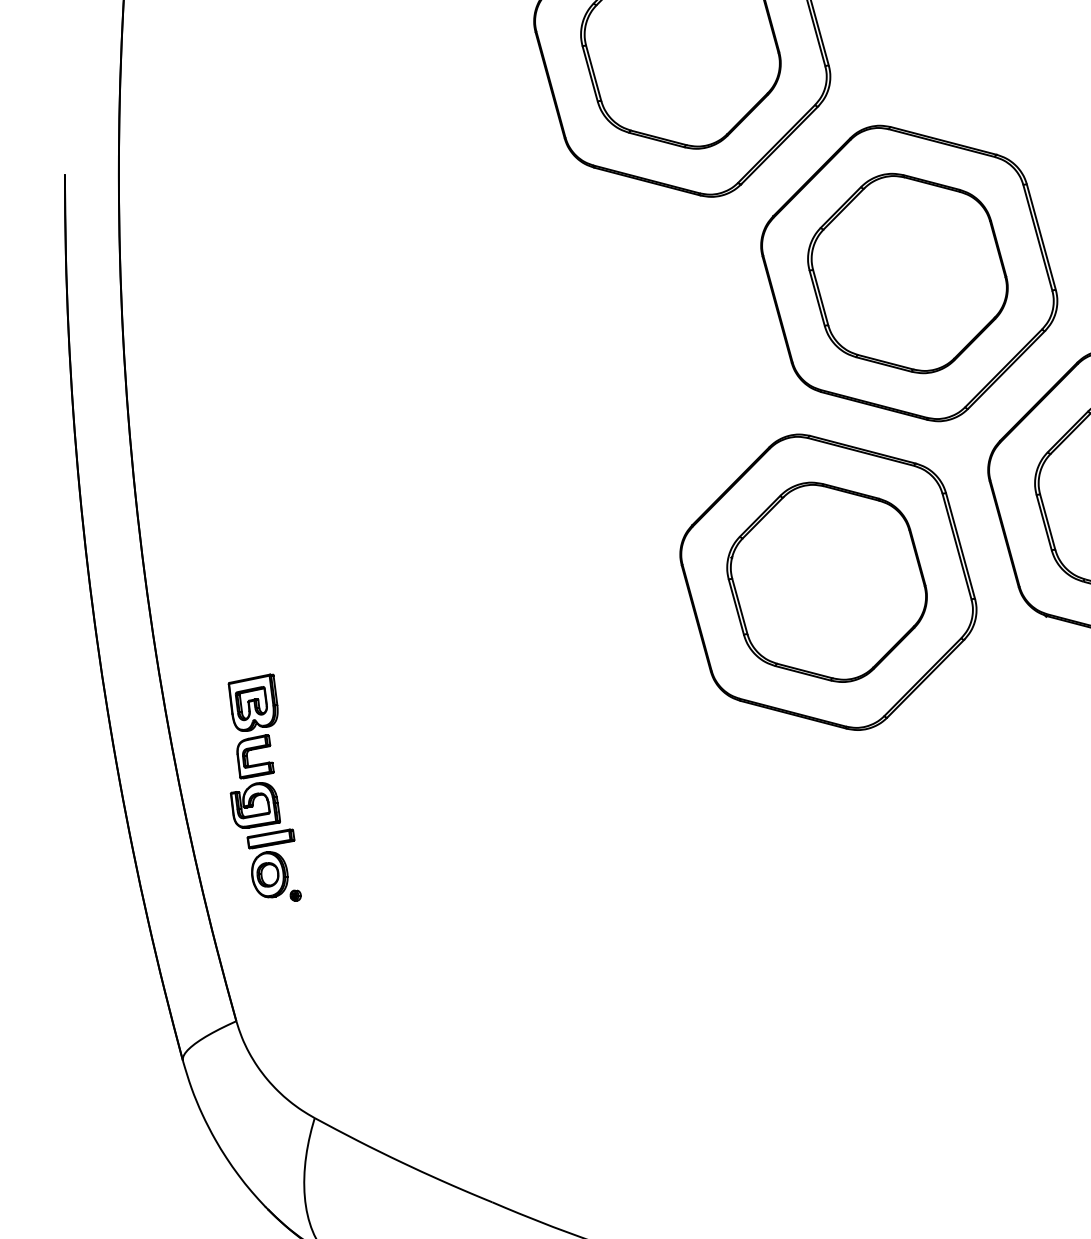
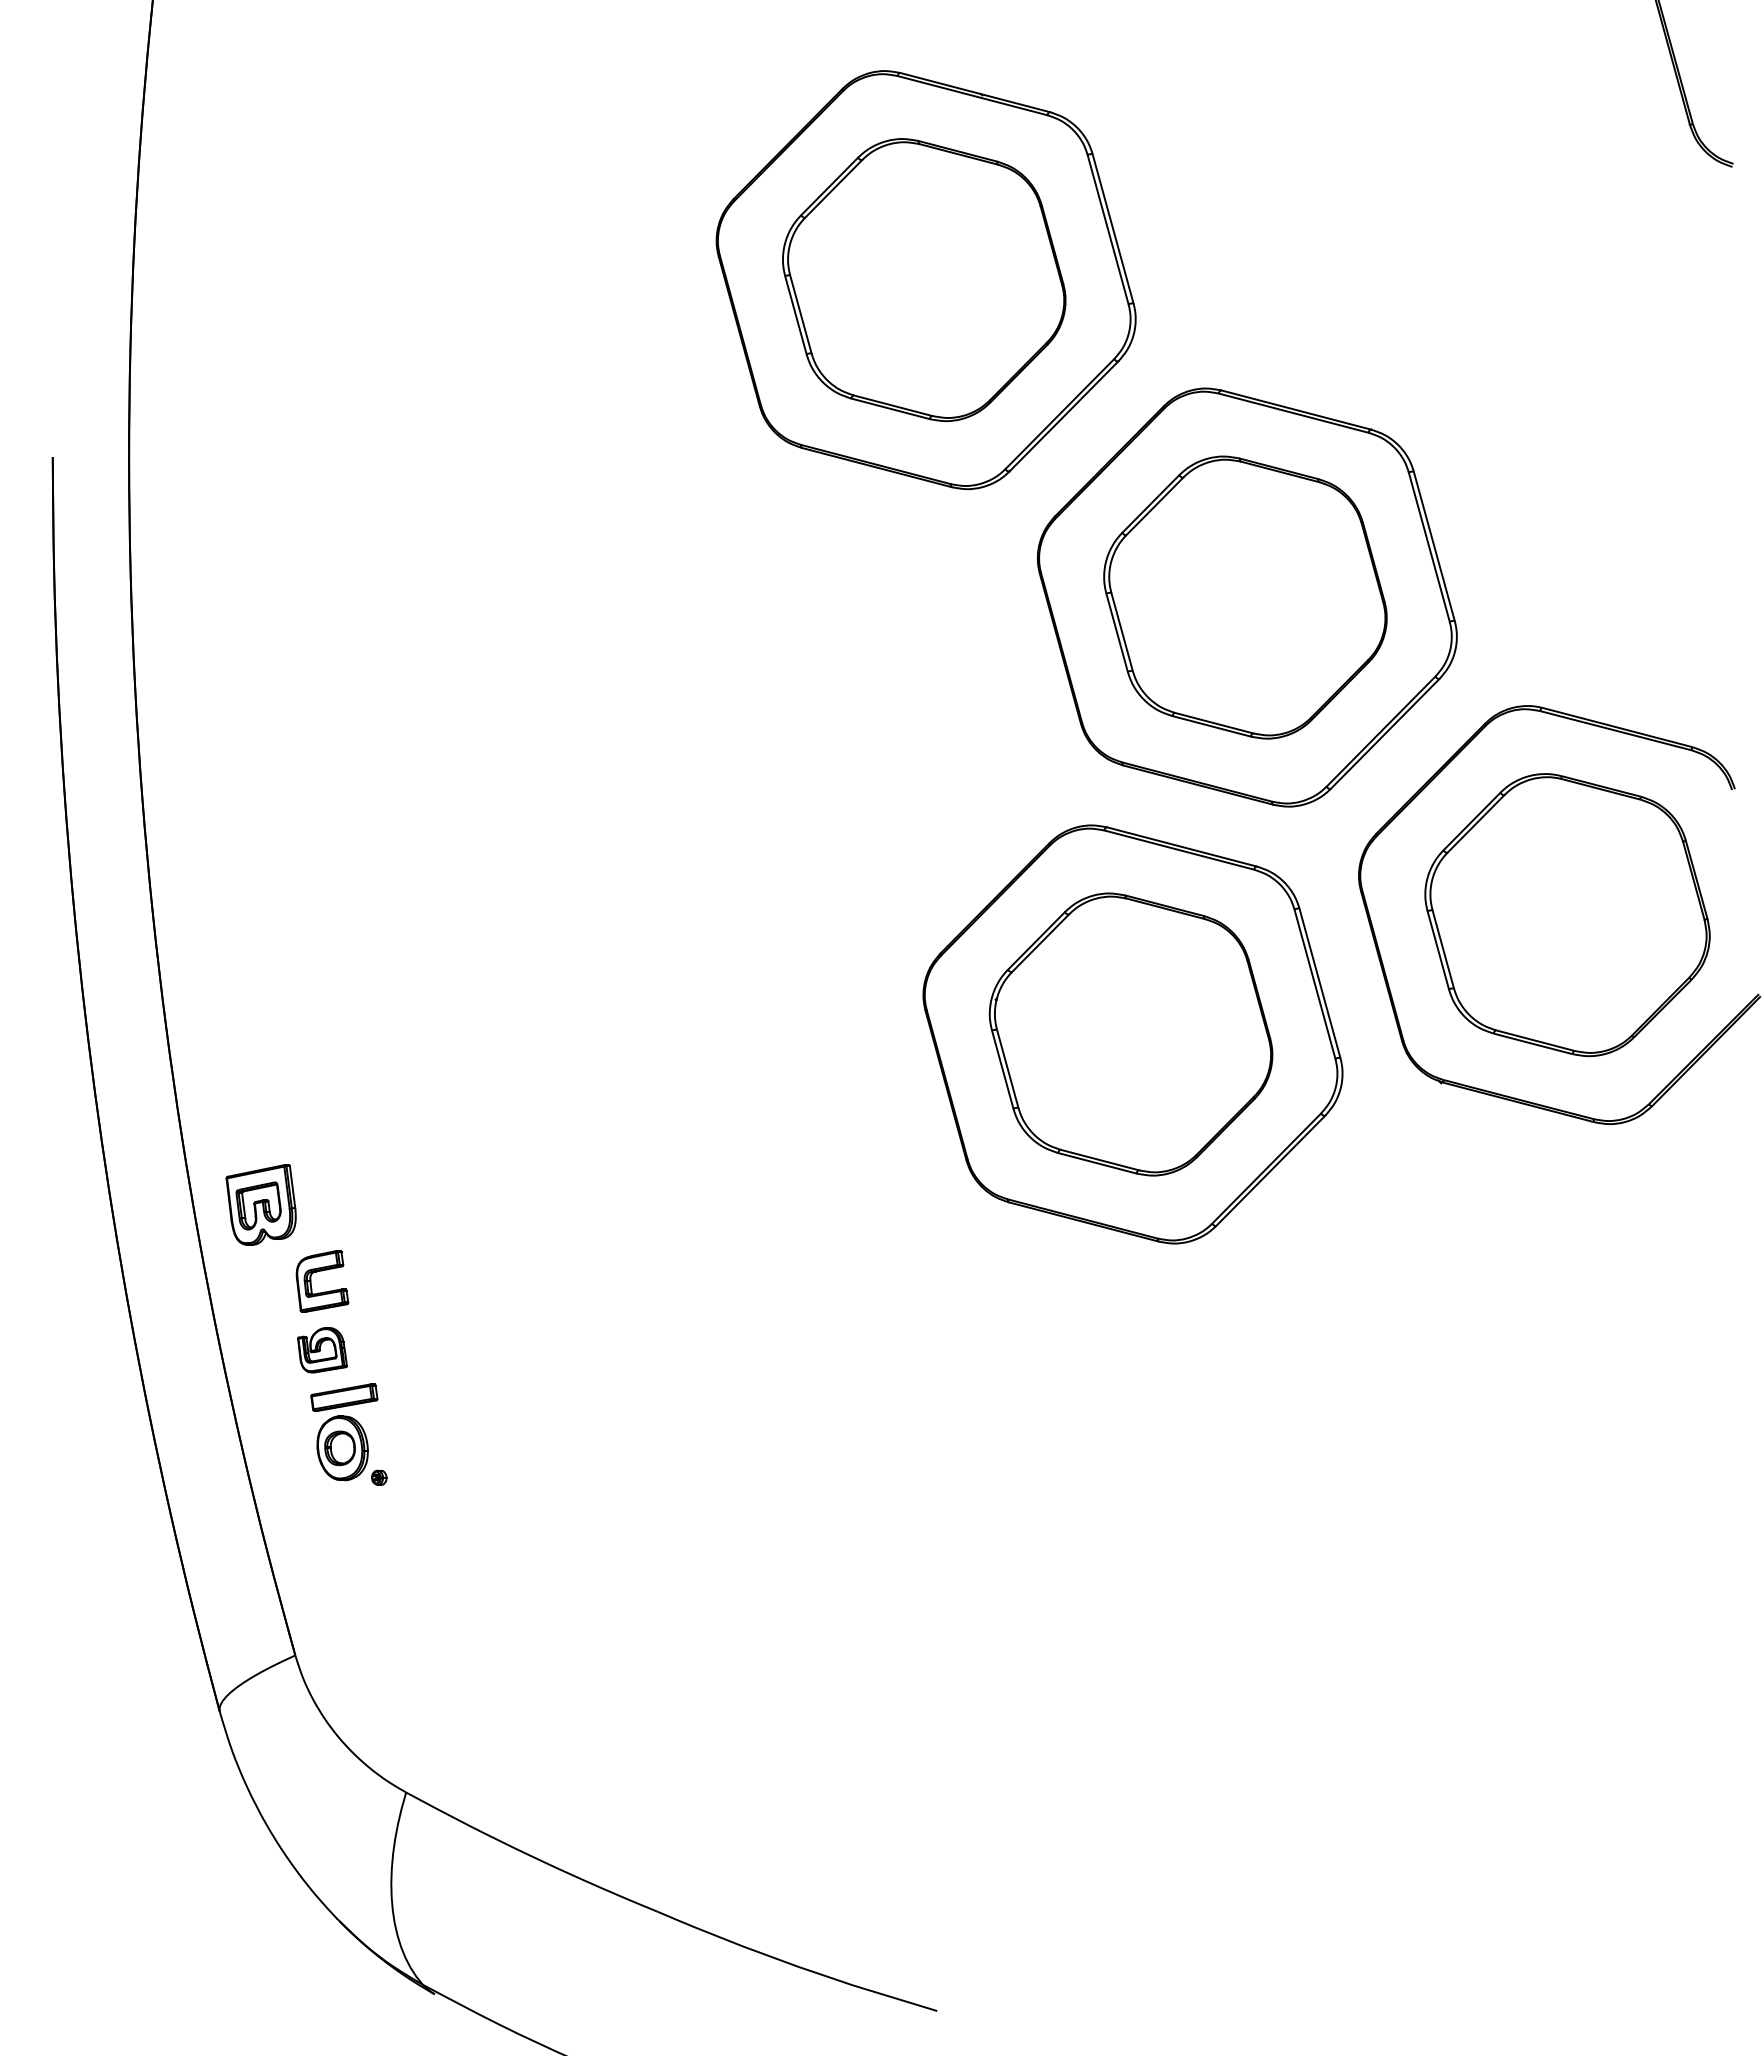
part: (252, 702) -> (260, 1204), moved
part: (255, 804) -> (322, 1349), size x0.7

